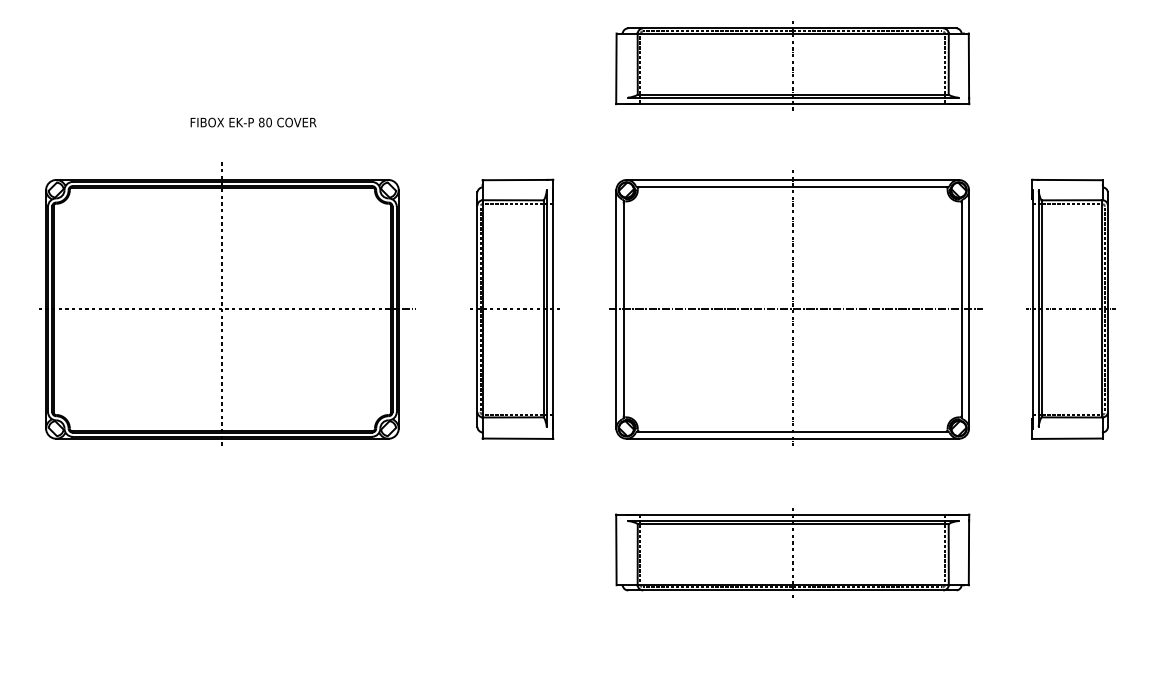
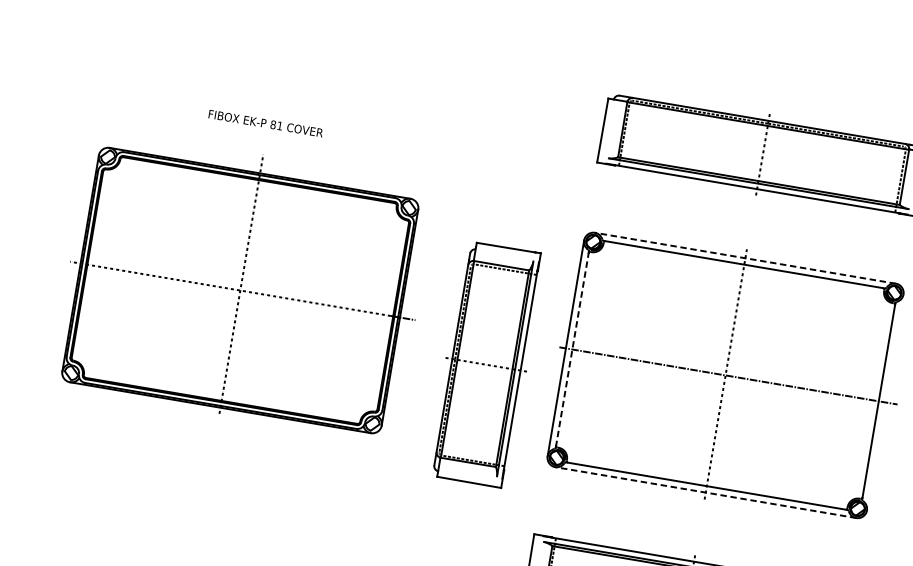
text: (268, 122) -> (279, 125), 80 -> 81
line: (792, 180) -> (745, 258), solid -> dashed
part: (227, 303) -> (245, 286), moved
part: (514, 308) -> (486, 363), moved
line: (623, 309) -> (572, 349), solid -> dashed
line: (969, 309) -> (885, 402), removed
line: (792, 438) -> (705, 492), solid -> dashed

